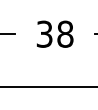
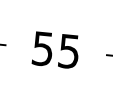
text: (55, 33) -> (56, 49), 38 -> 55

